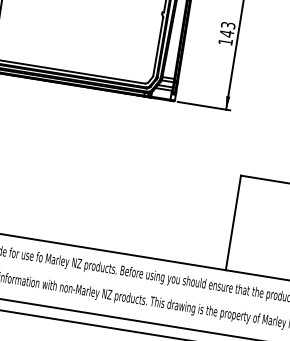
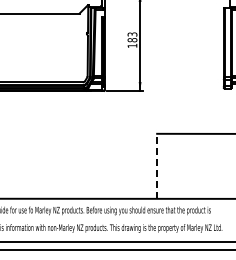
text: (227, 32) -> (132, 39), 143 -> 183
line: (233, 223) -> (157, 166), solid -> dashed

